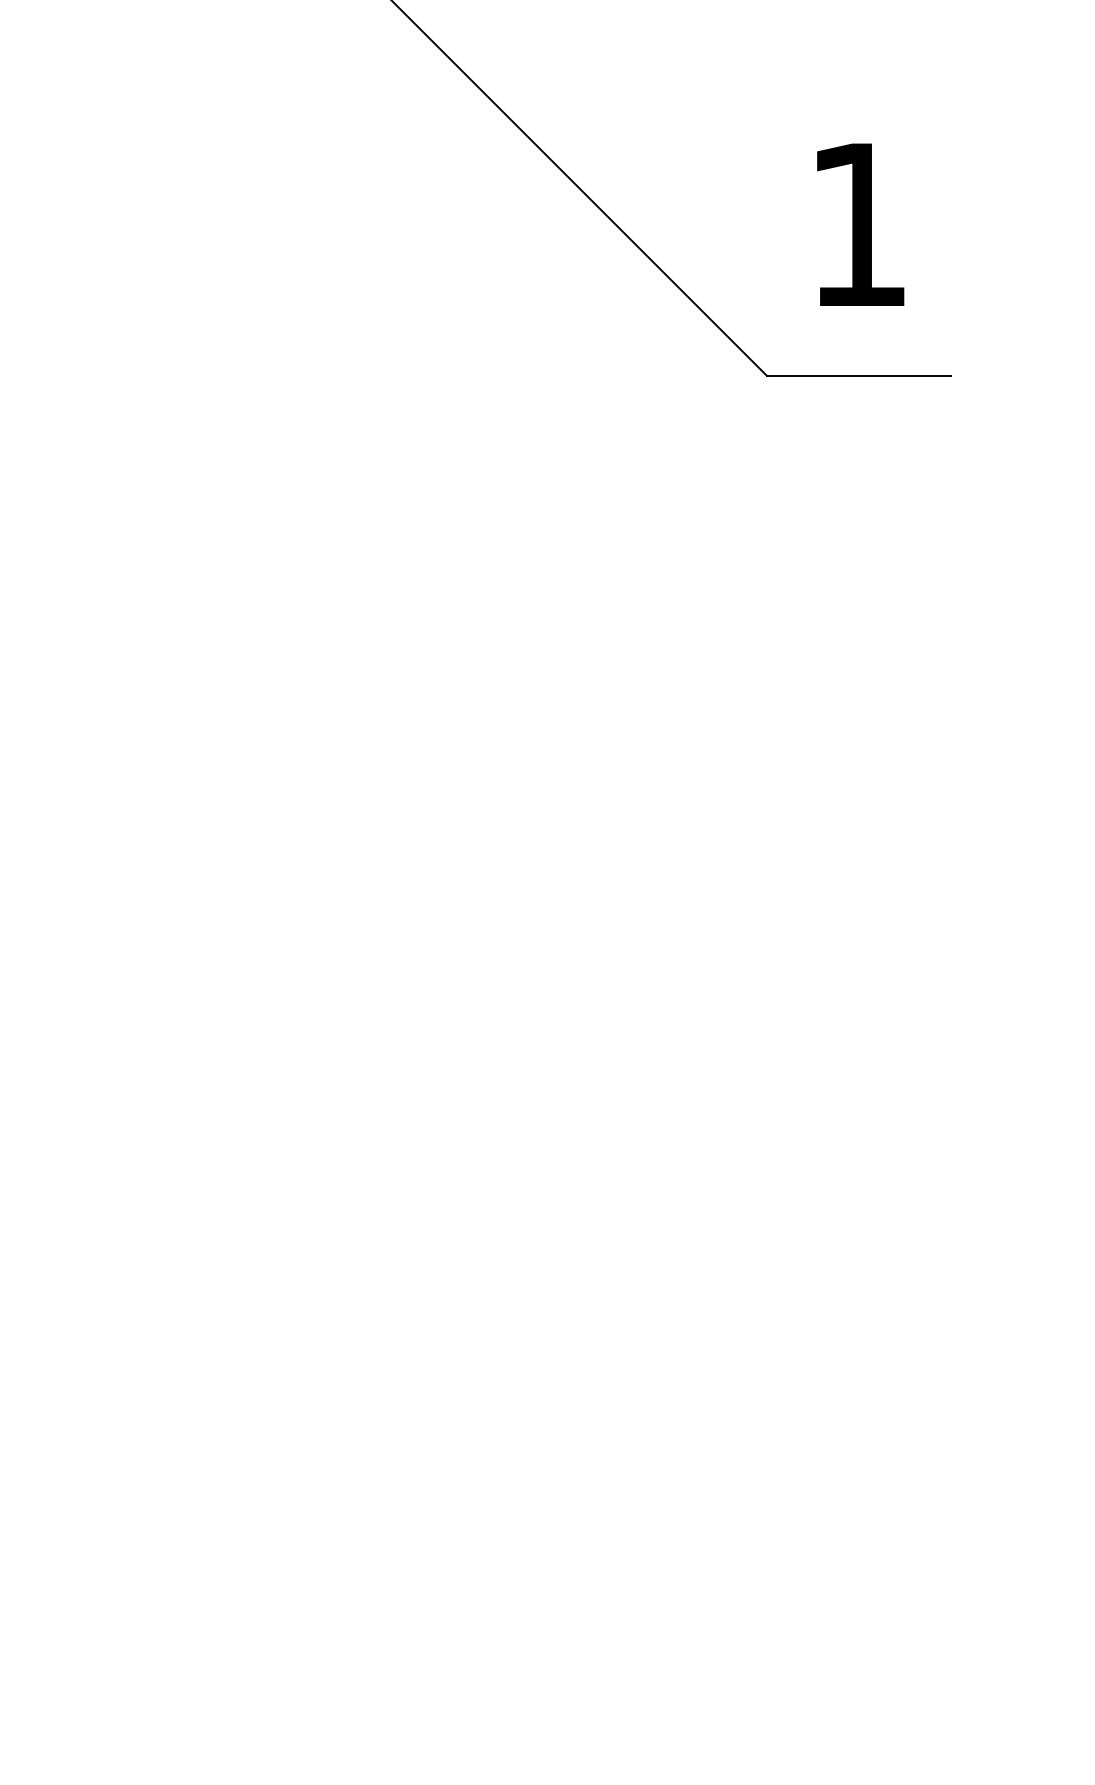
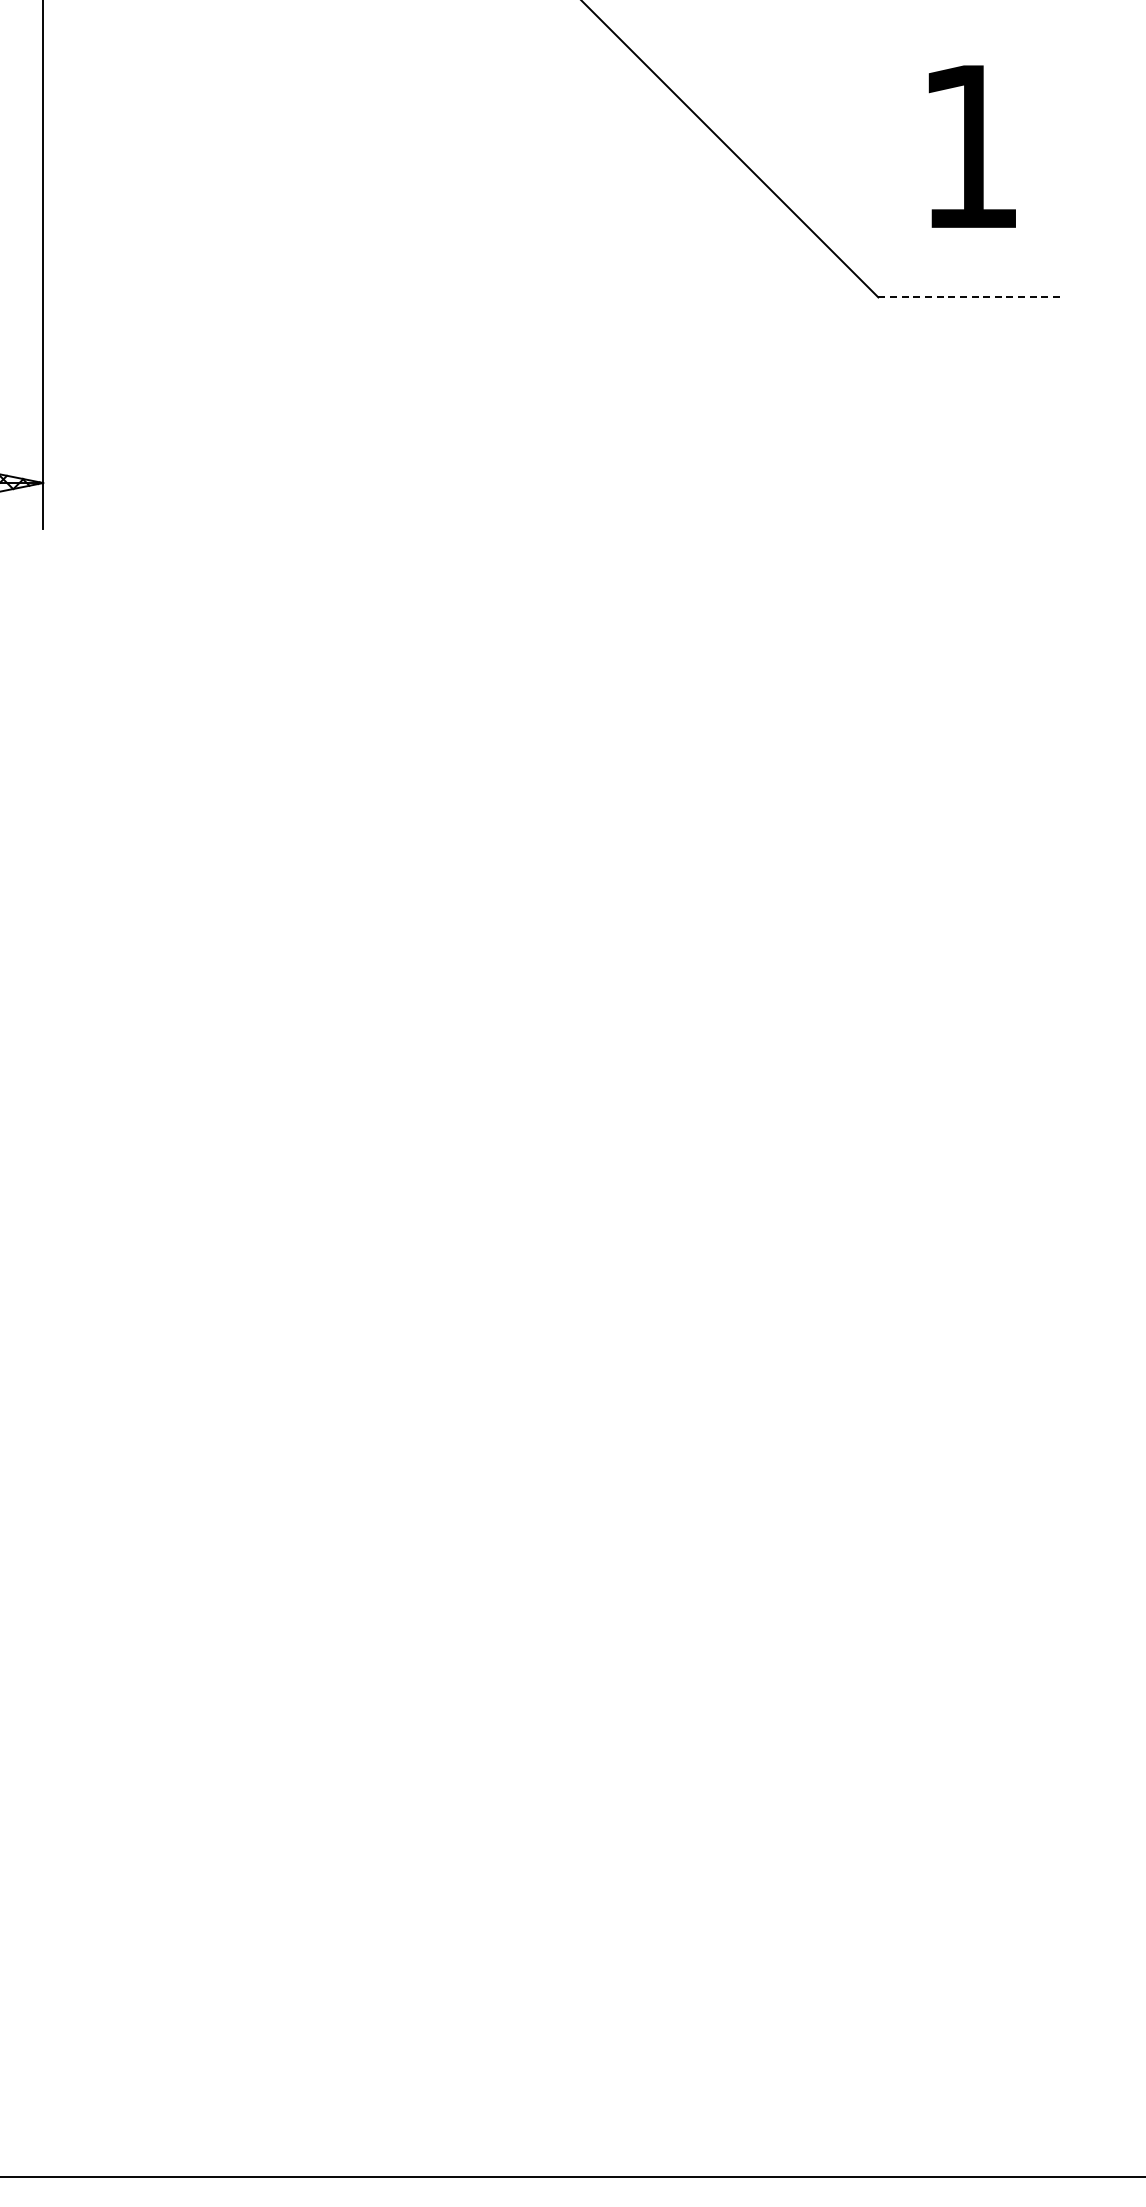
line: (859, 375) -> (971, 297), solid -> dashed

